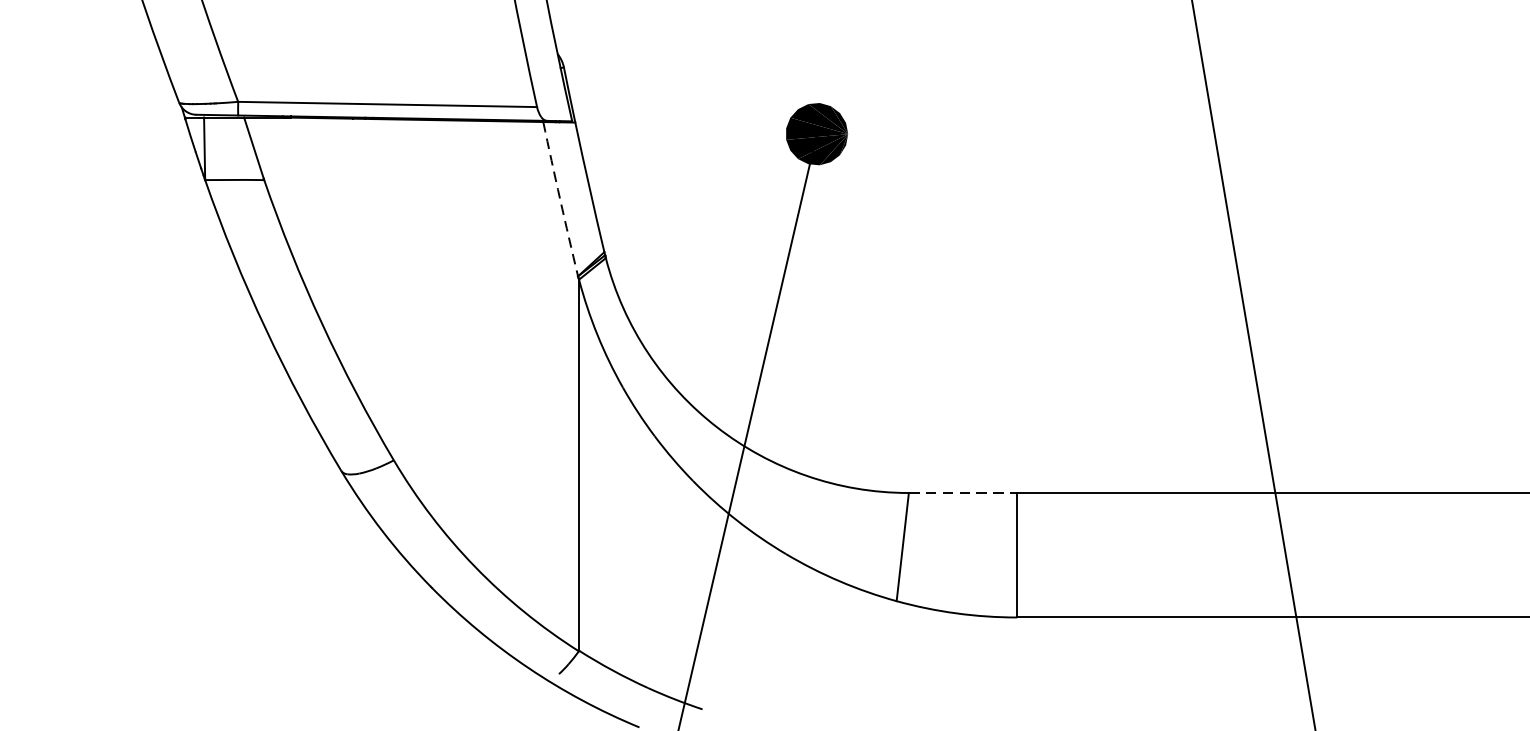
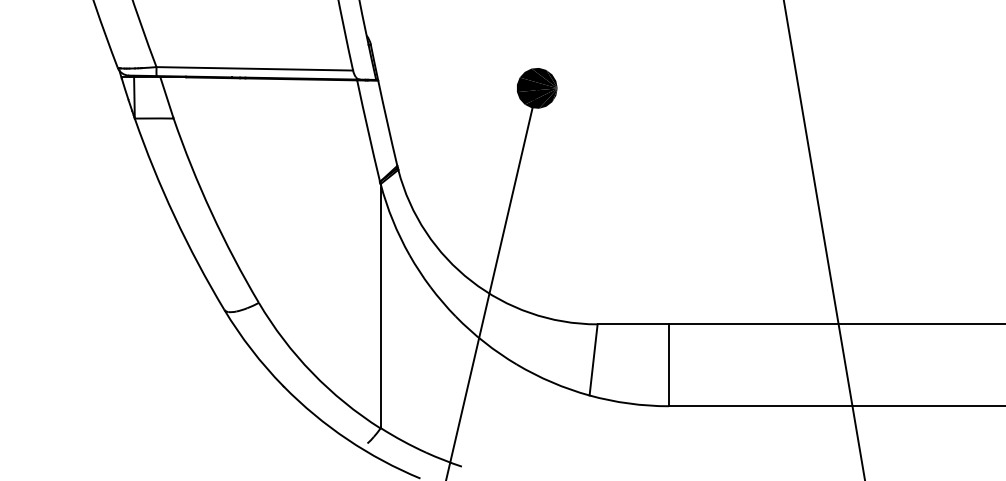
arc: (560, 199) -> (368, 131), dashed -> solid
line: (963, 493) -> (633, 324), dashed -> solid

